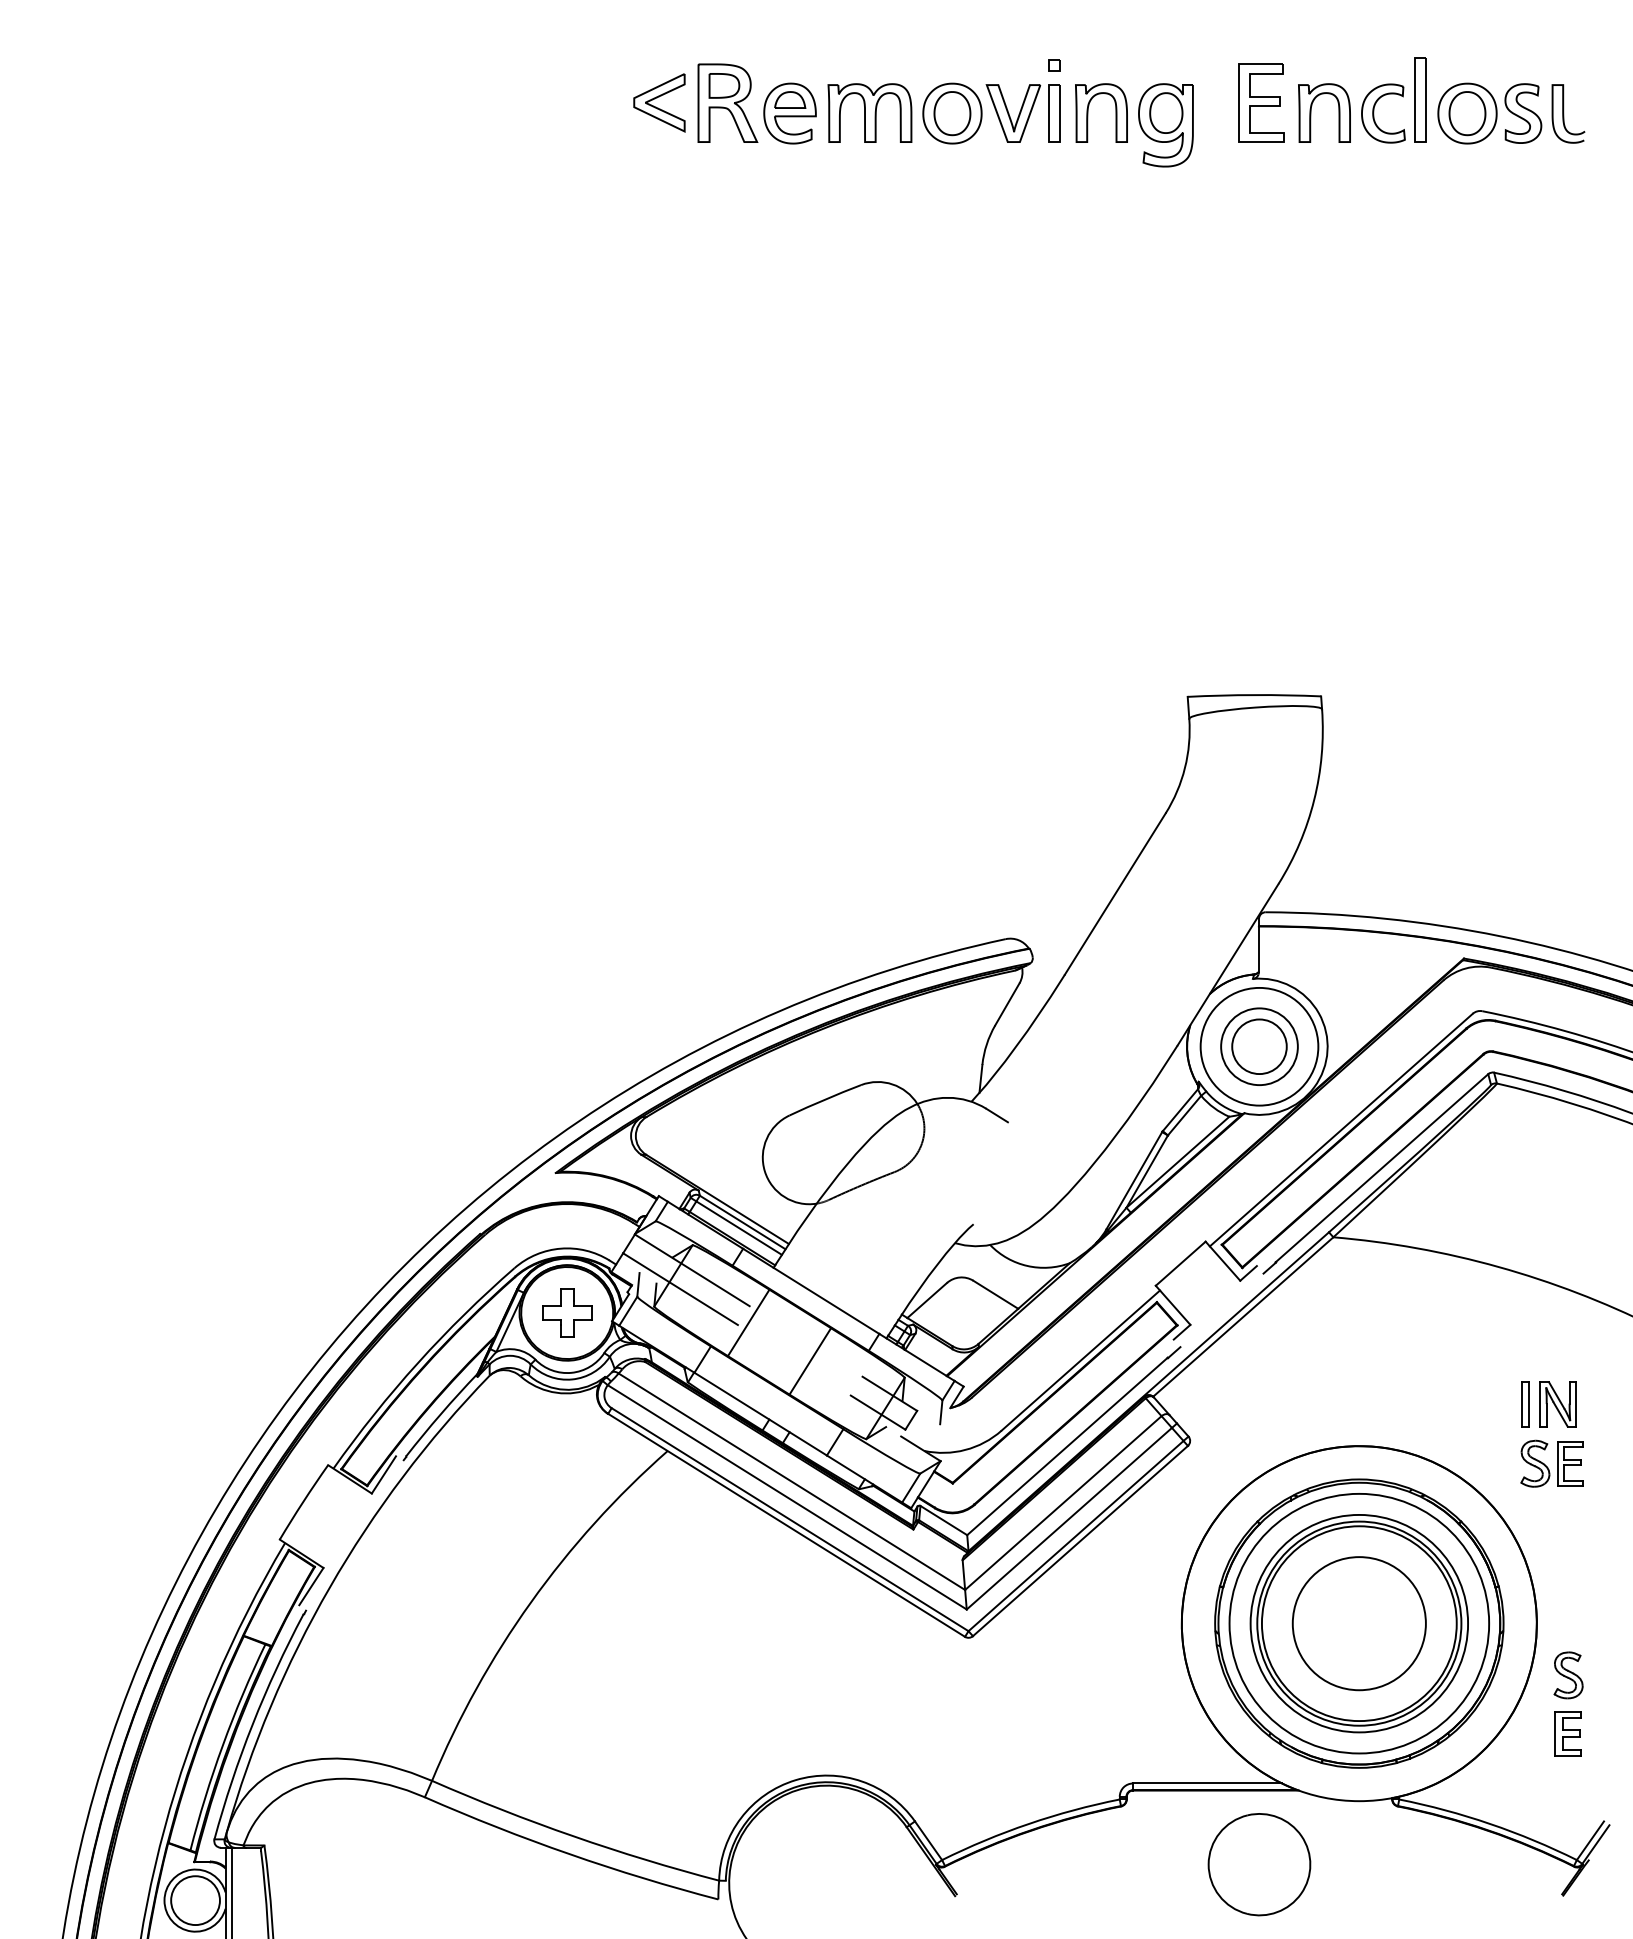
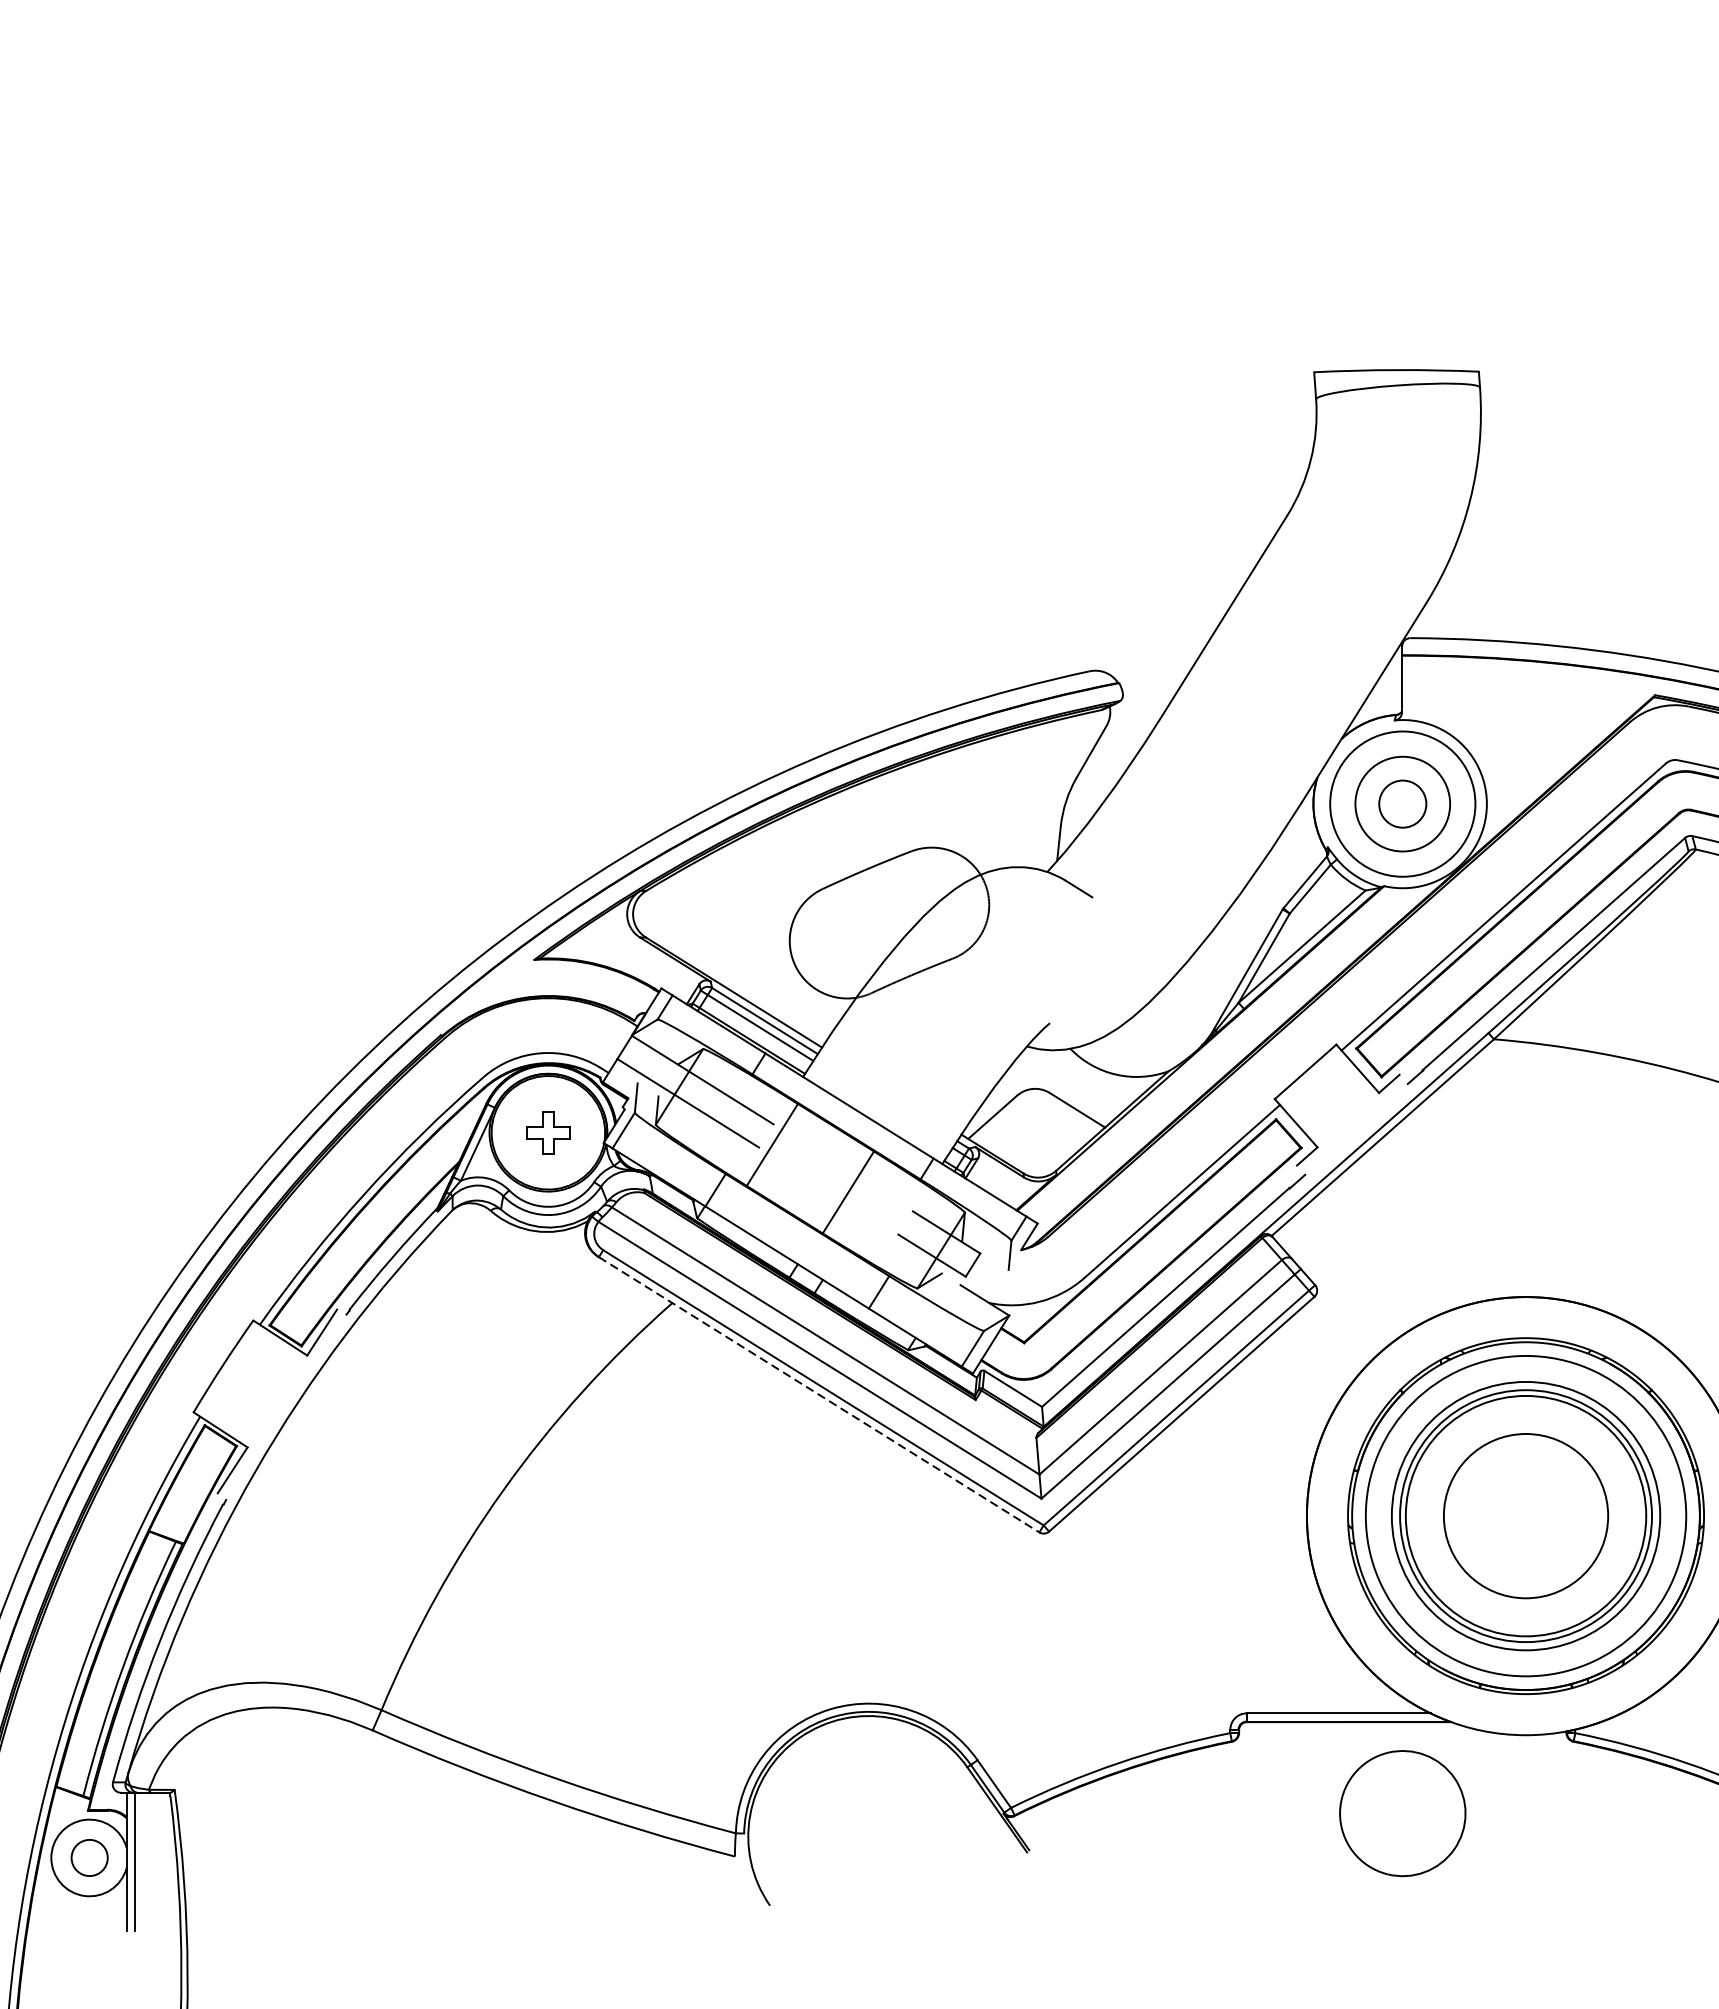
circle: (1259, 1046) -> (1402, 803), size x0.7
part: (567, 1312) -> (548, 1132), size x0.7
line: (787, 1525) -> (820, 1394), solid -> dashed
circle: (195, 1900) -> (89, 1857), size x0.6

